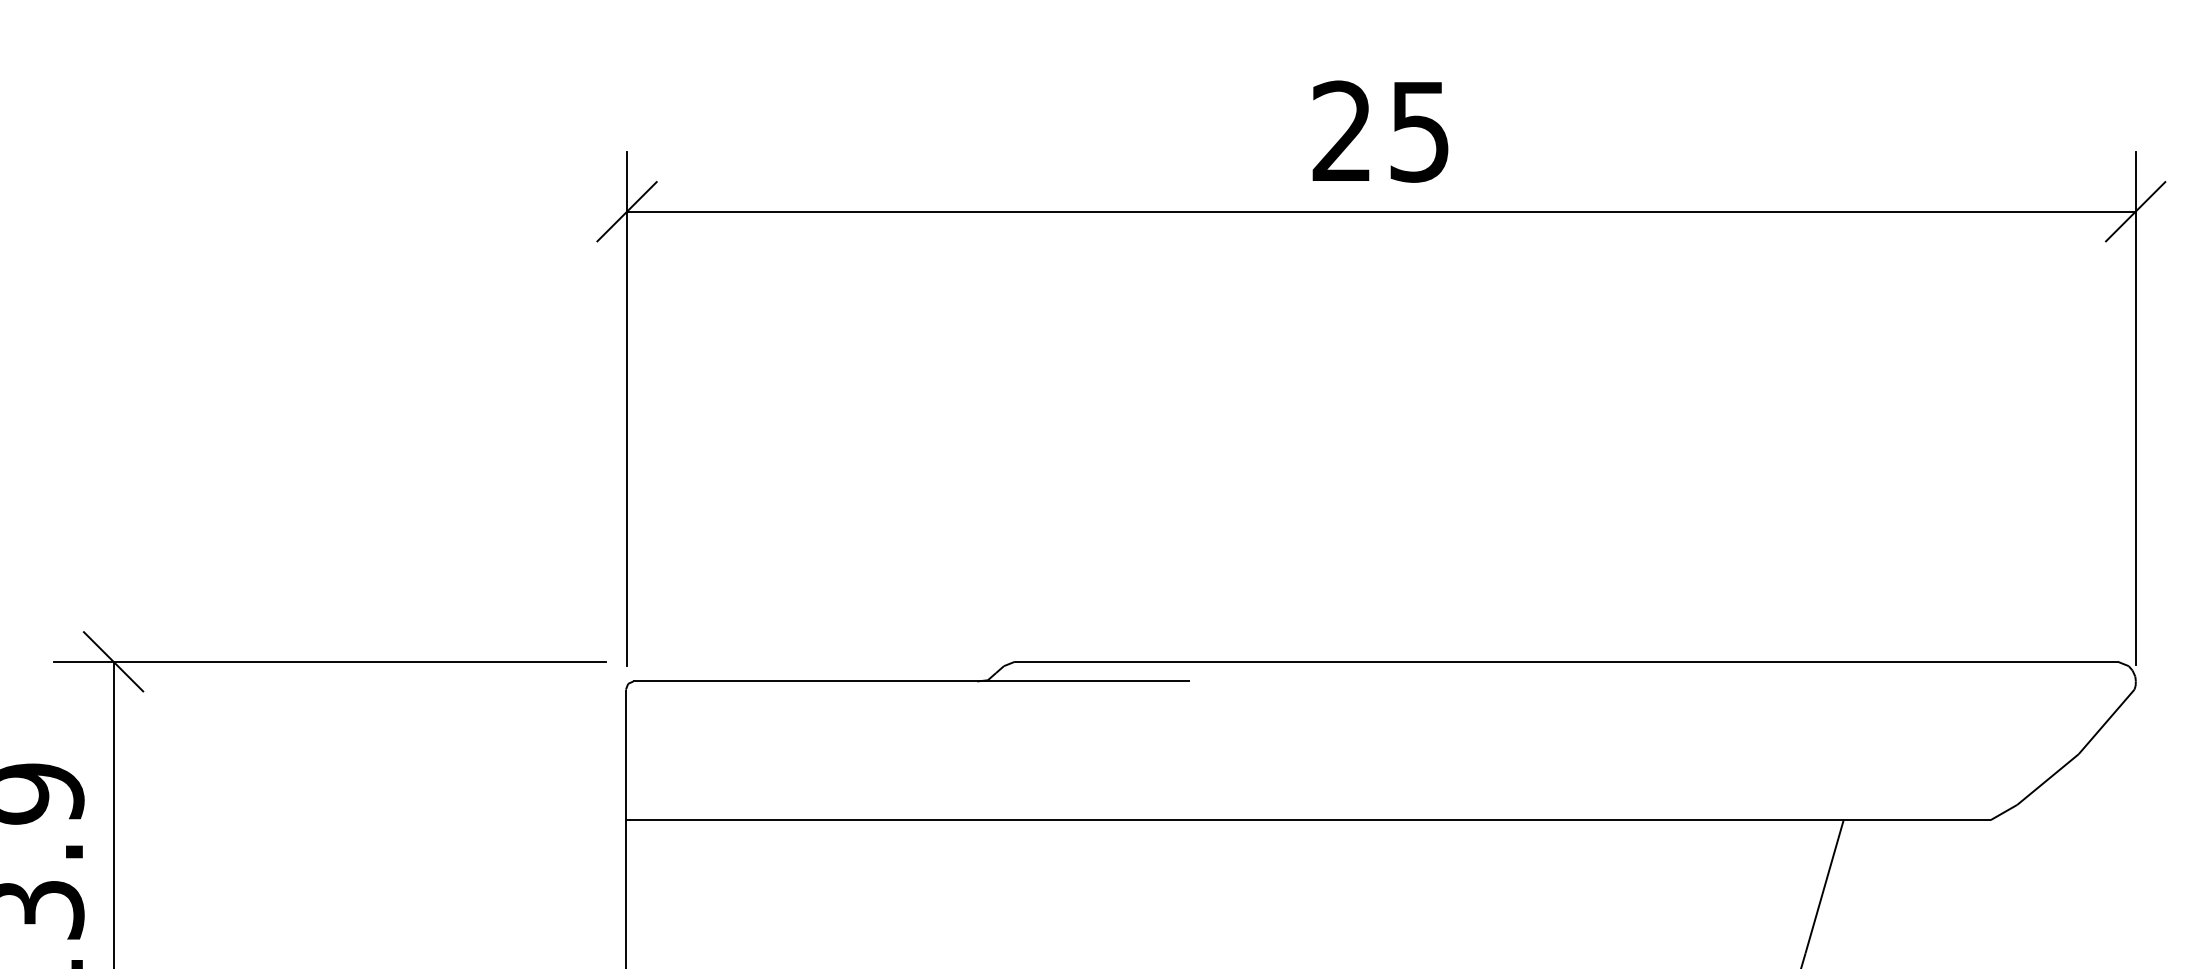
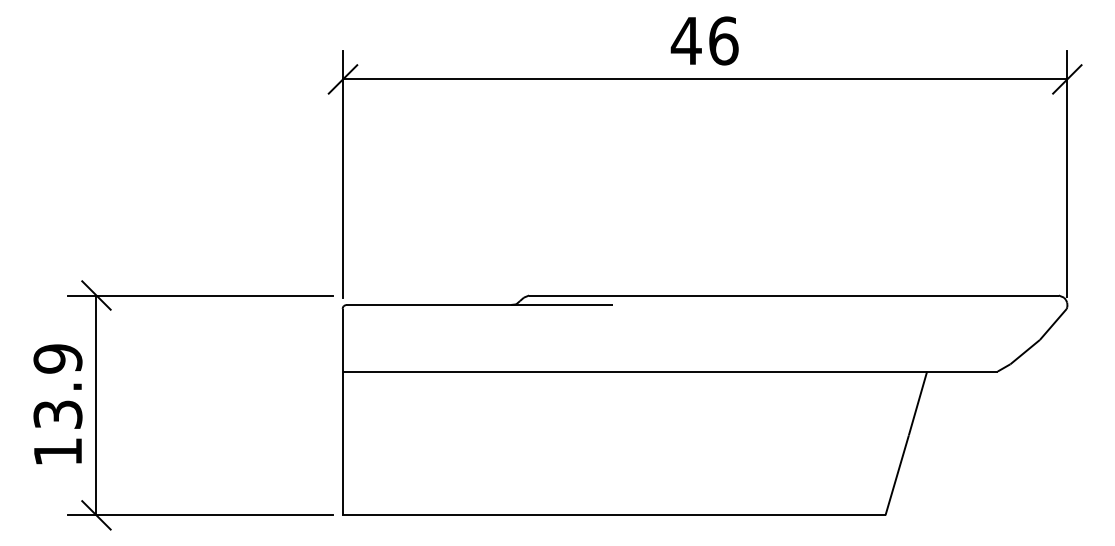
text: (1379, 130) -> (704, 40), 25 -> 46

